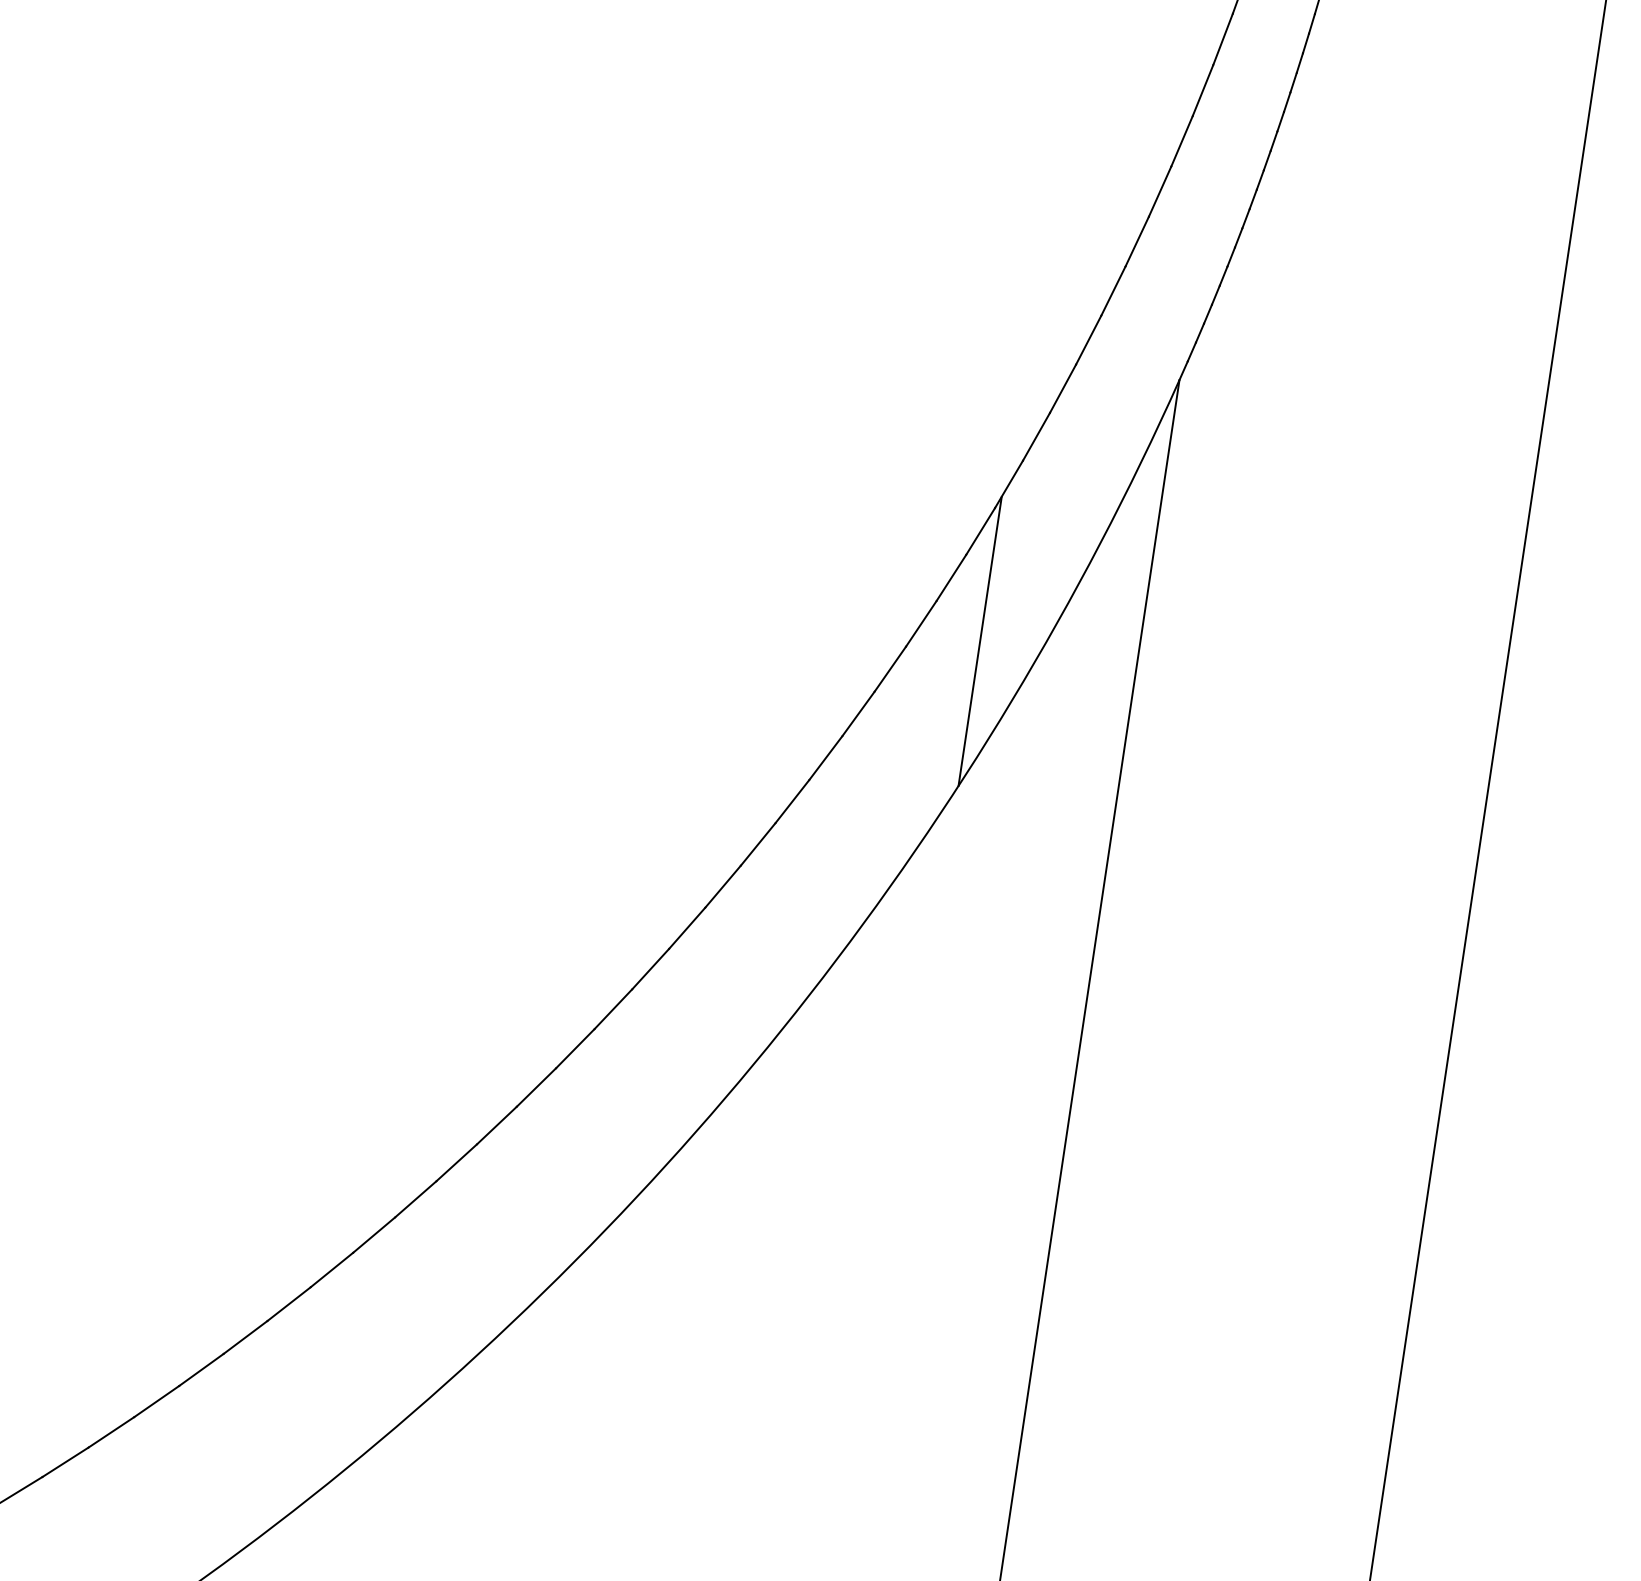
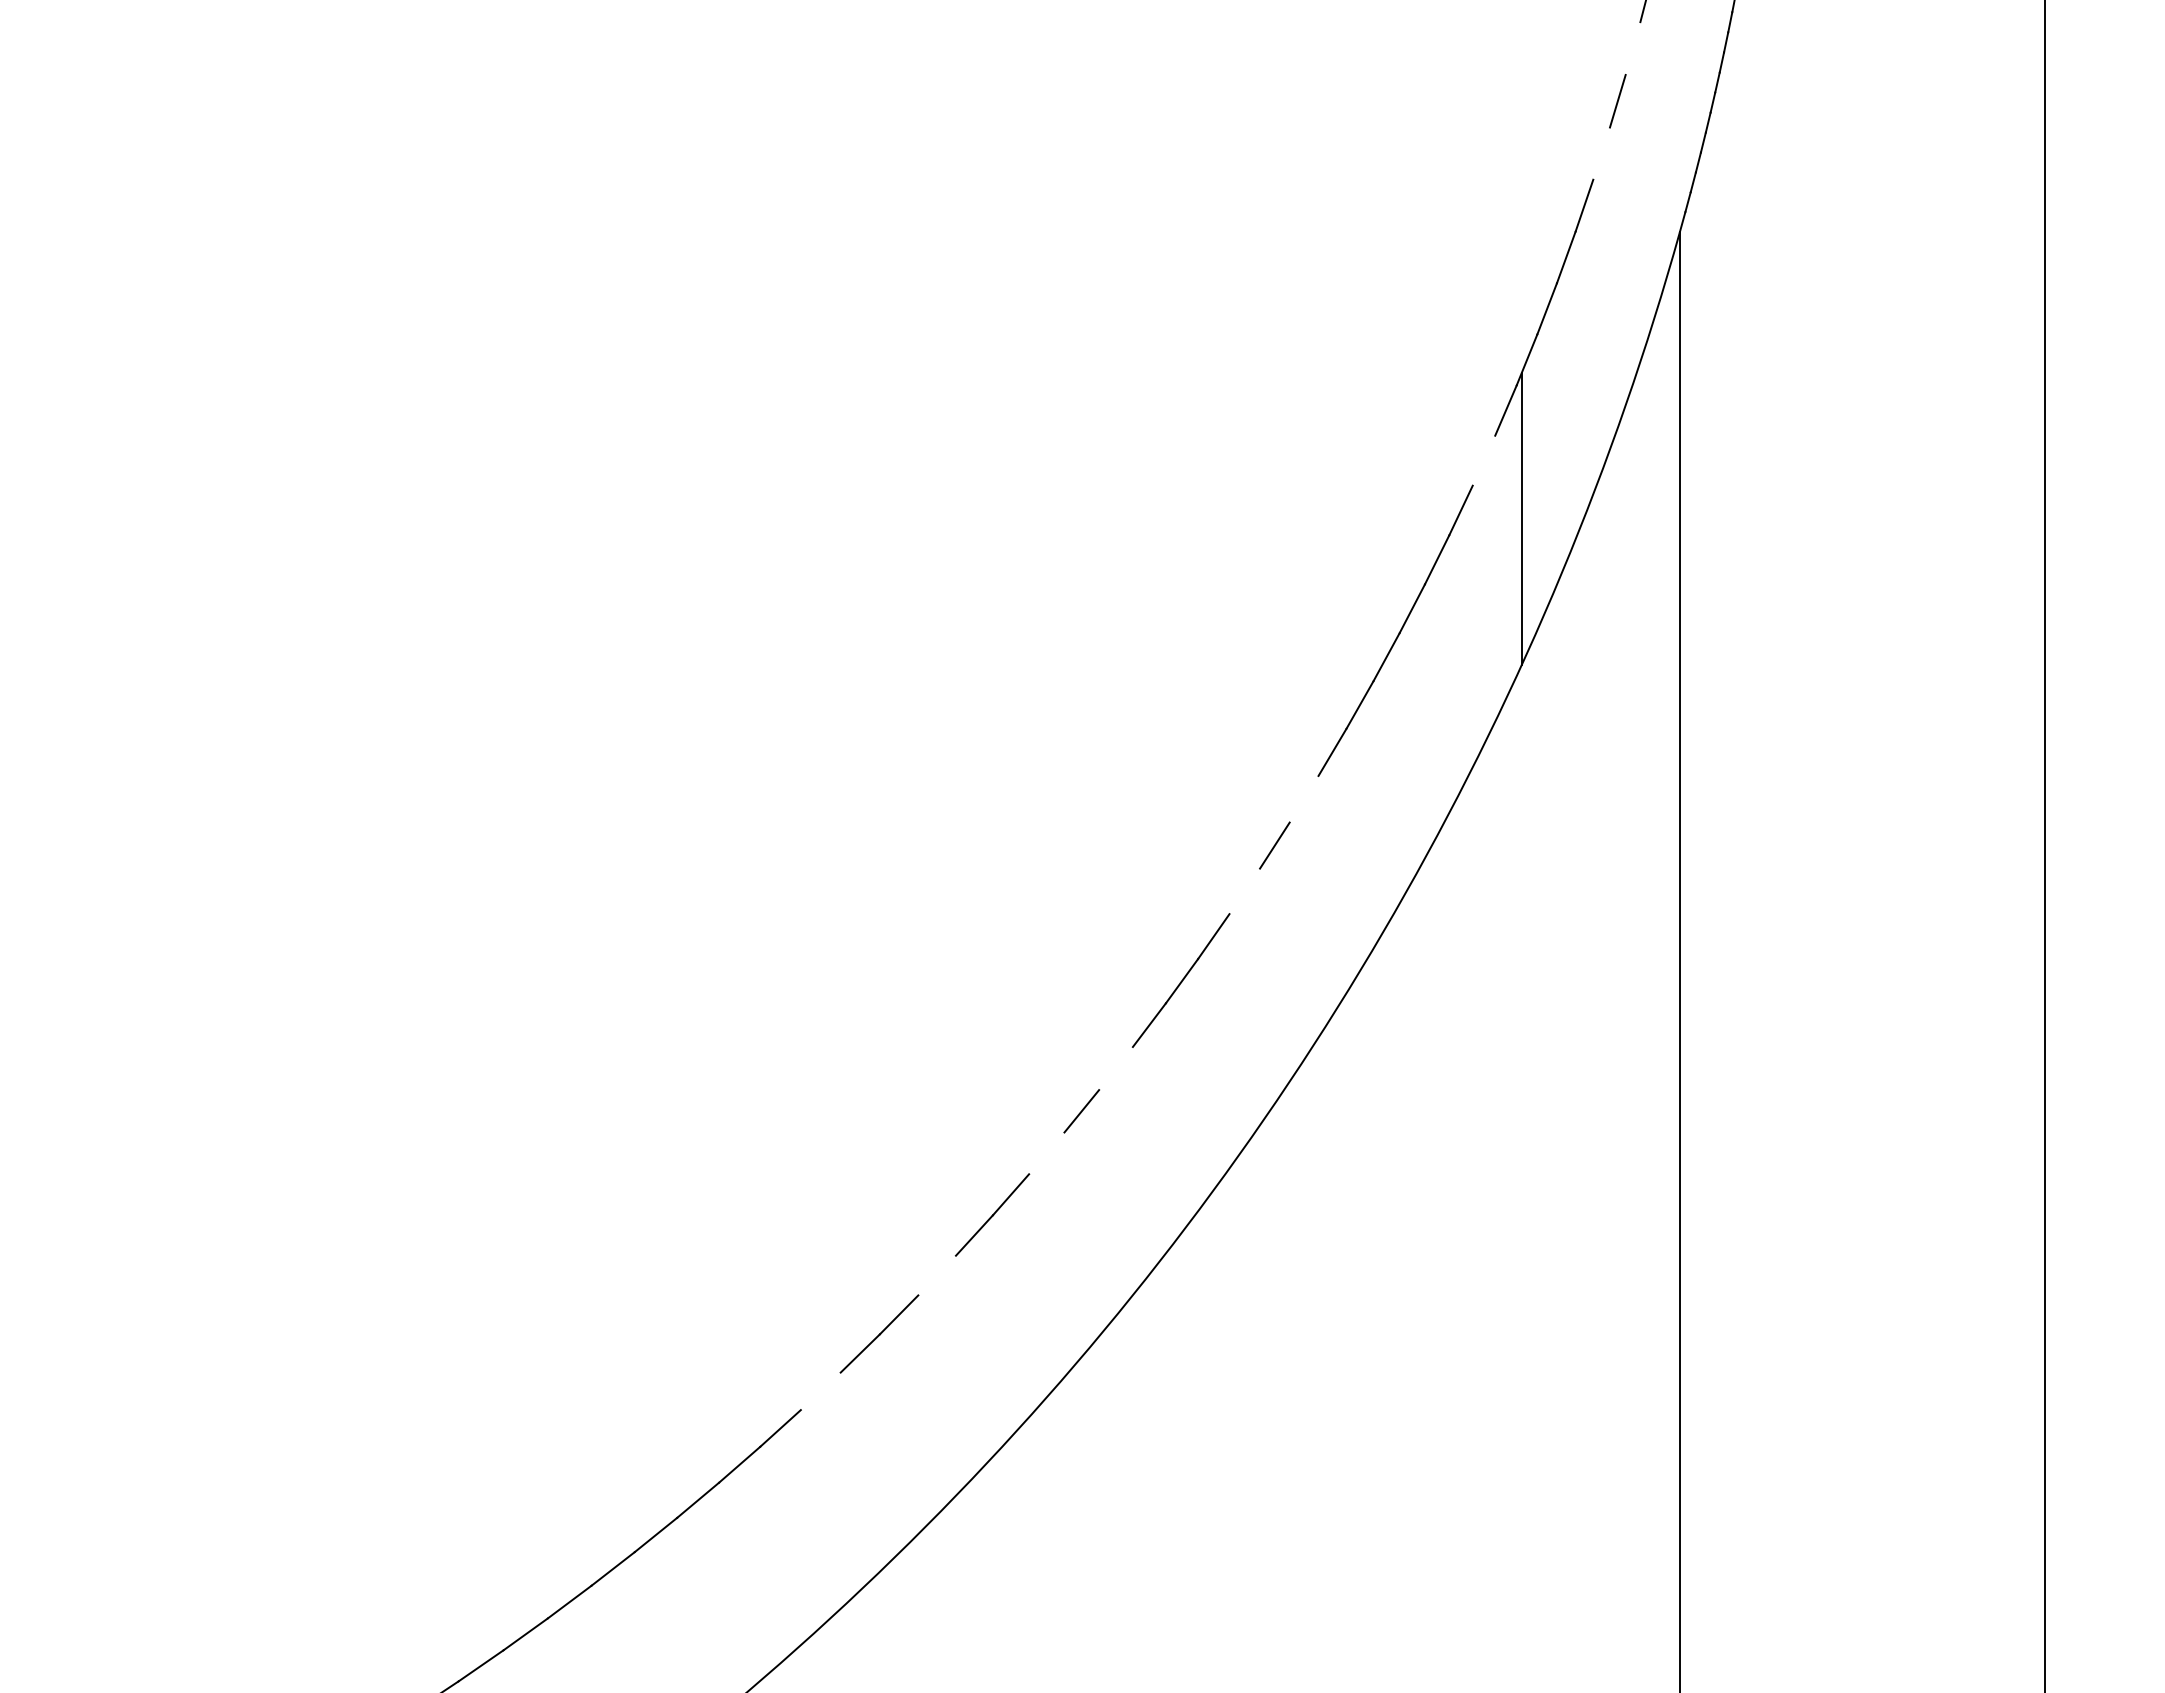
line: (1159, 191) -> (1632, 48), removed
line: (1113, 290) -> (1601, 153), removed
line: (950, 577) -> (1483, 460), removed
line: (722, 885) -> (1303, 798), removed
line: (650, 969) -> (1244, 891), removed
line: (496, 1125) -> (1115, 1068), removed
line: (415, 1199) -> (1046, 1153), removed
line: (288, 1303) -> (936, 1275), removed
line: (156, 1401) -> (820, 1391), removed

